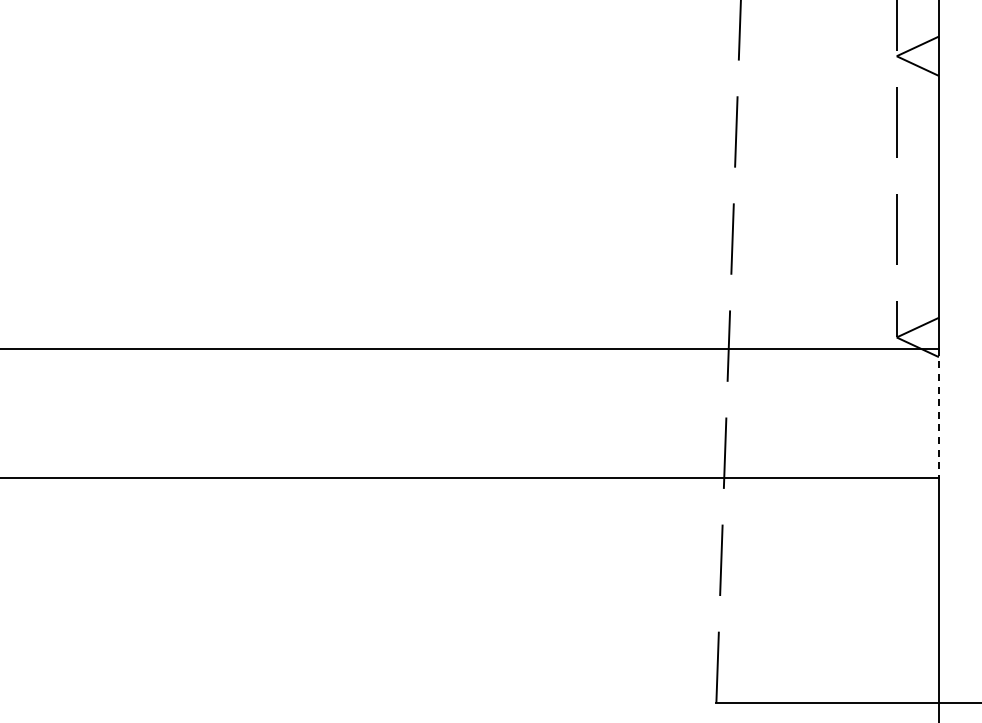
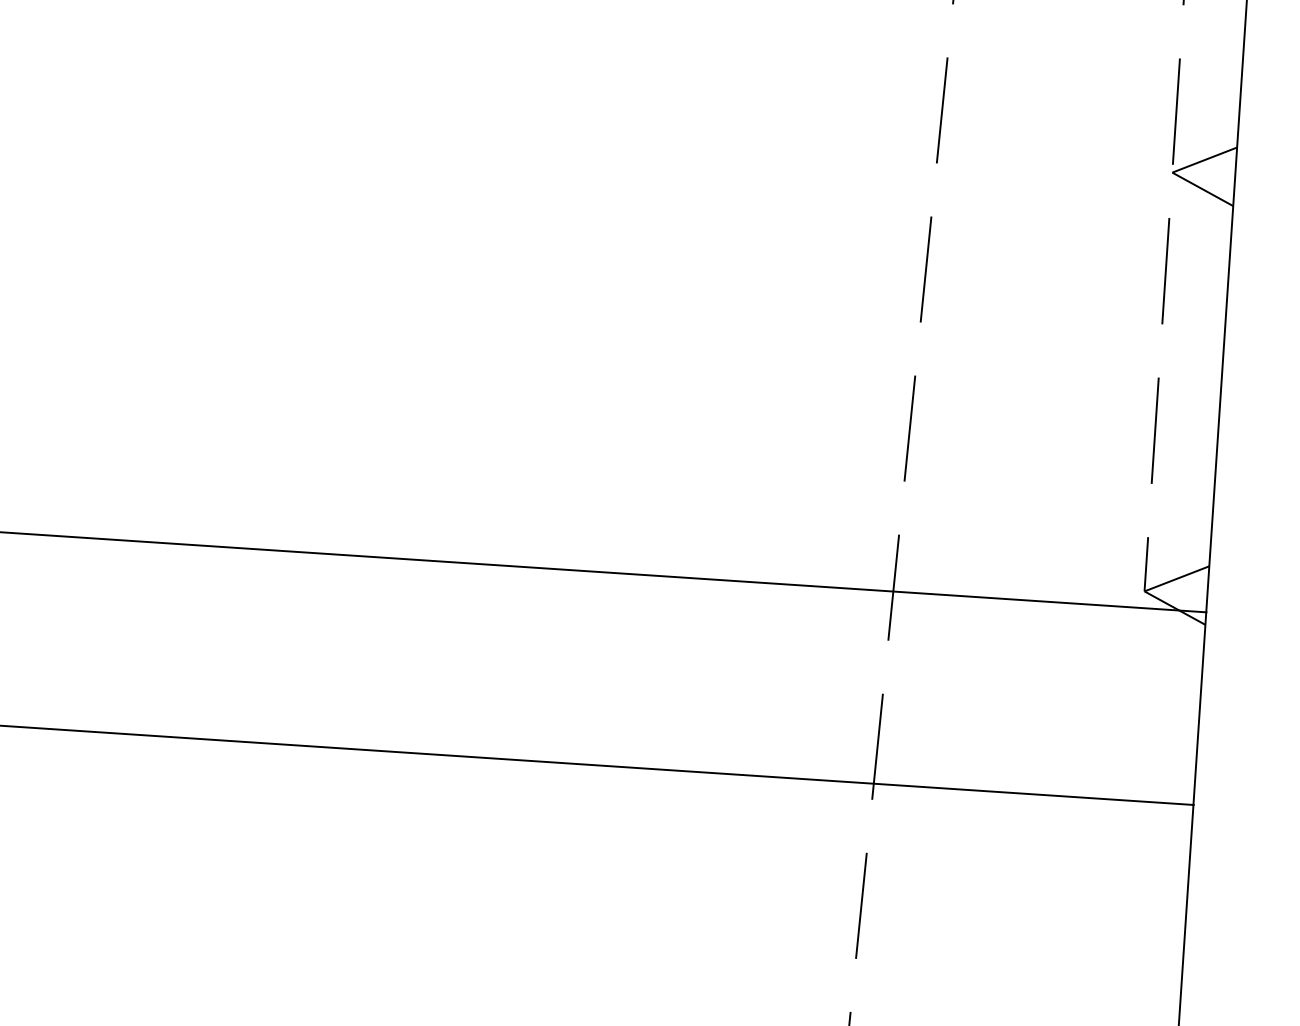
line: (938, 413) -> (1199, 708), dashed -> solid

